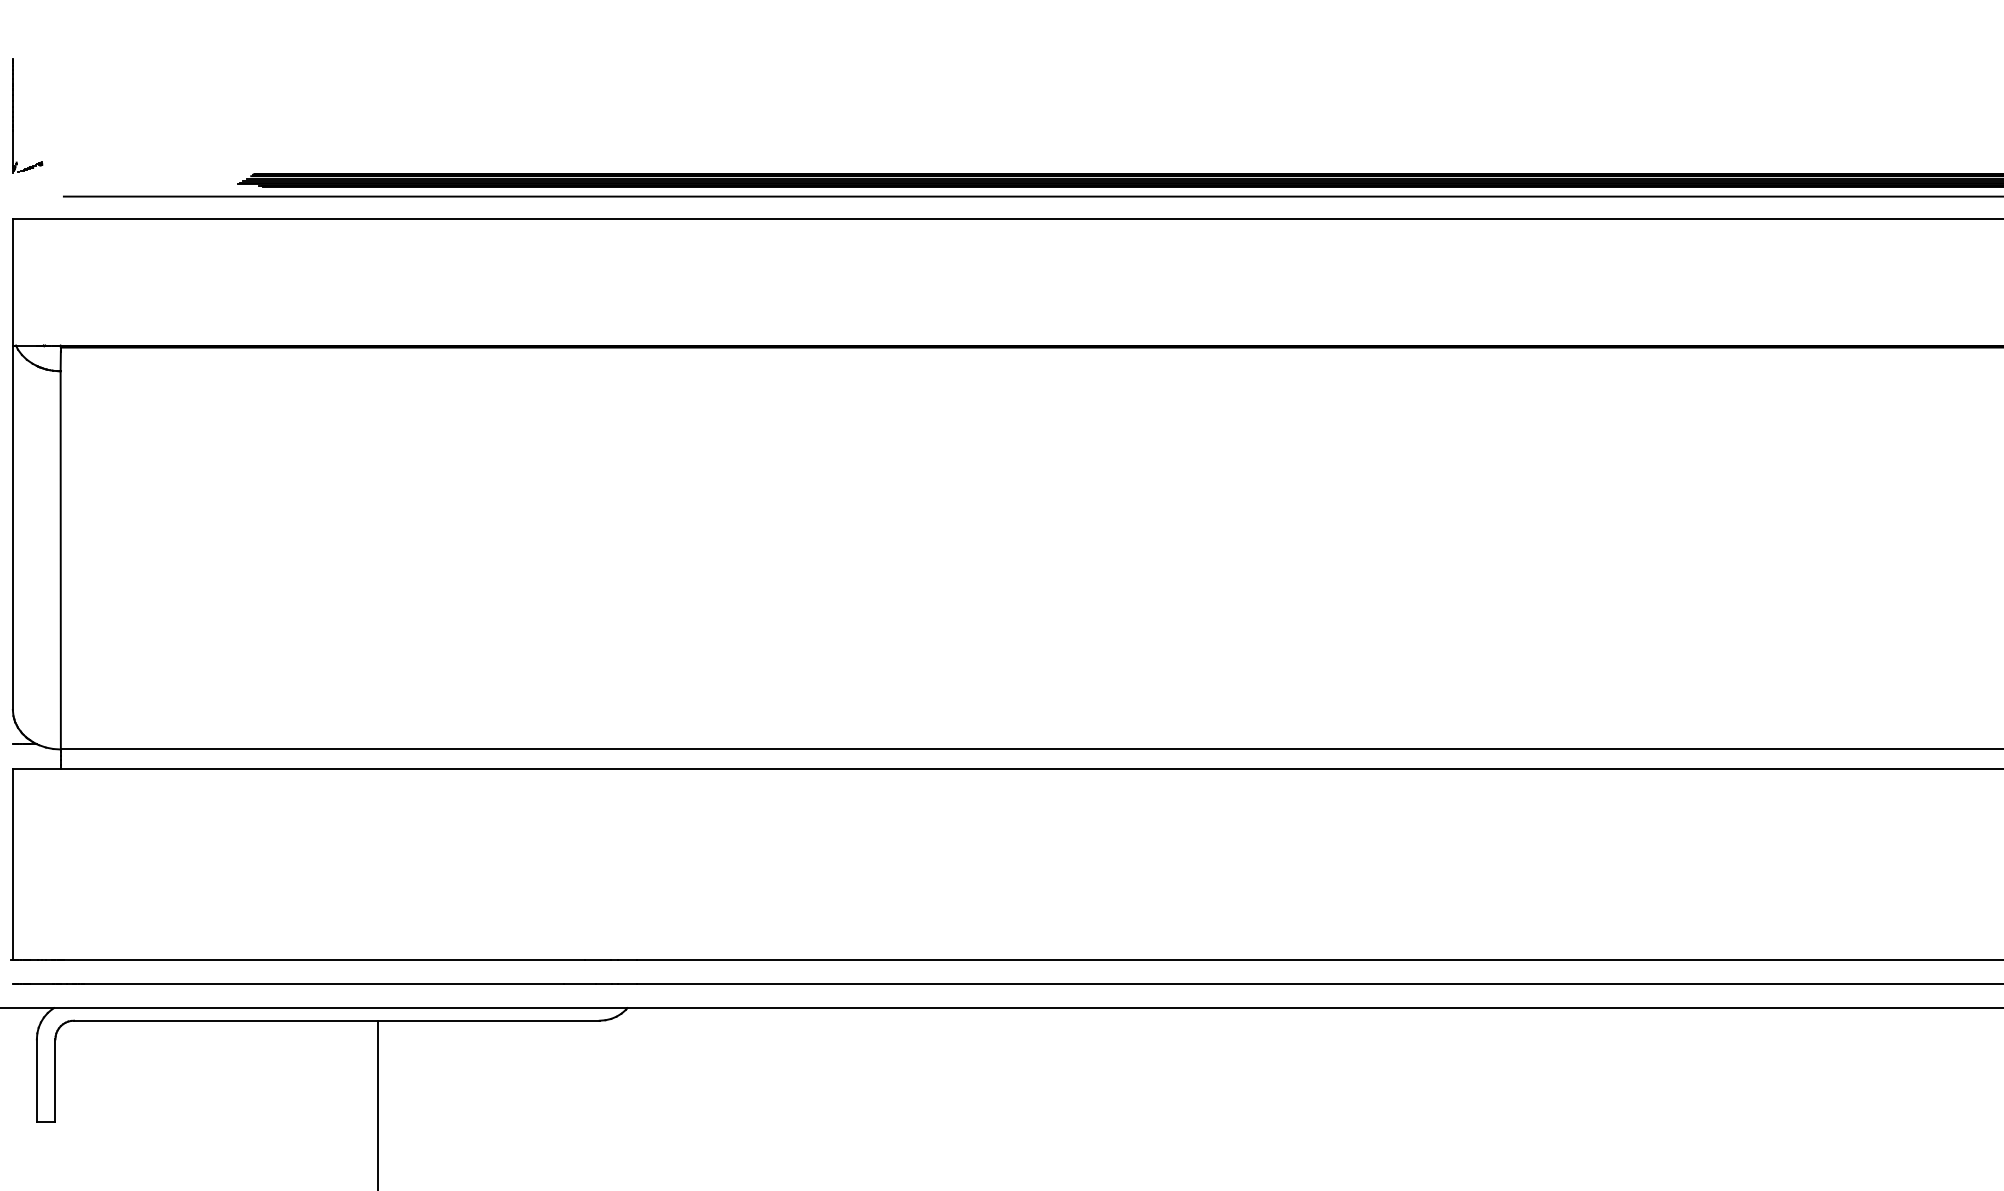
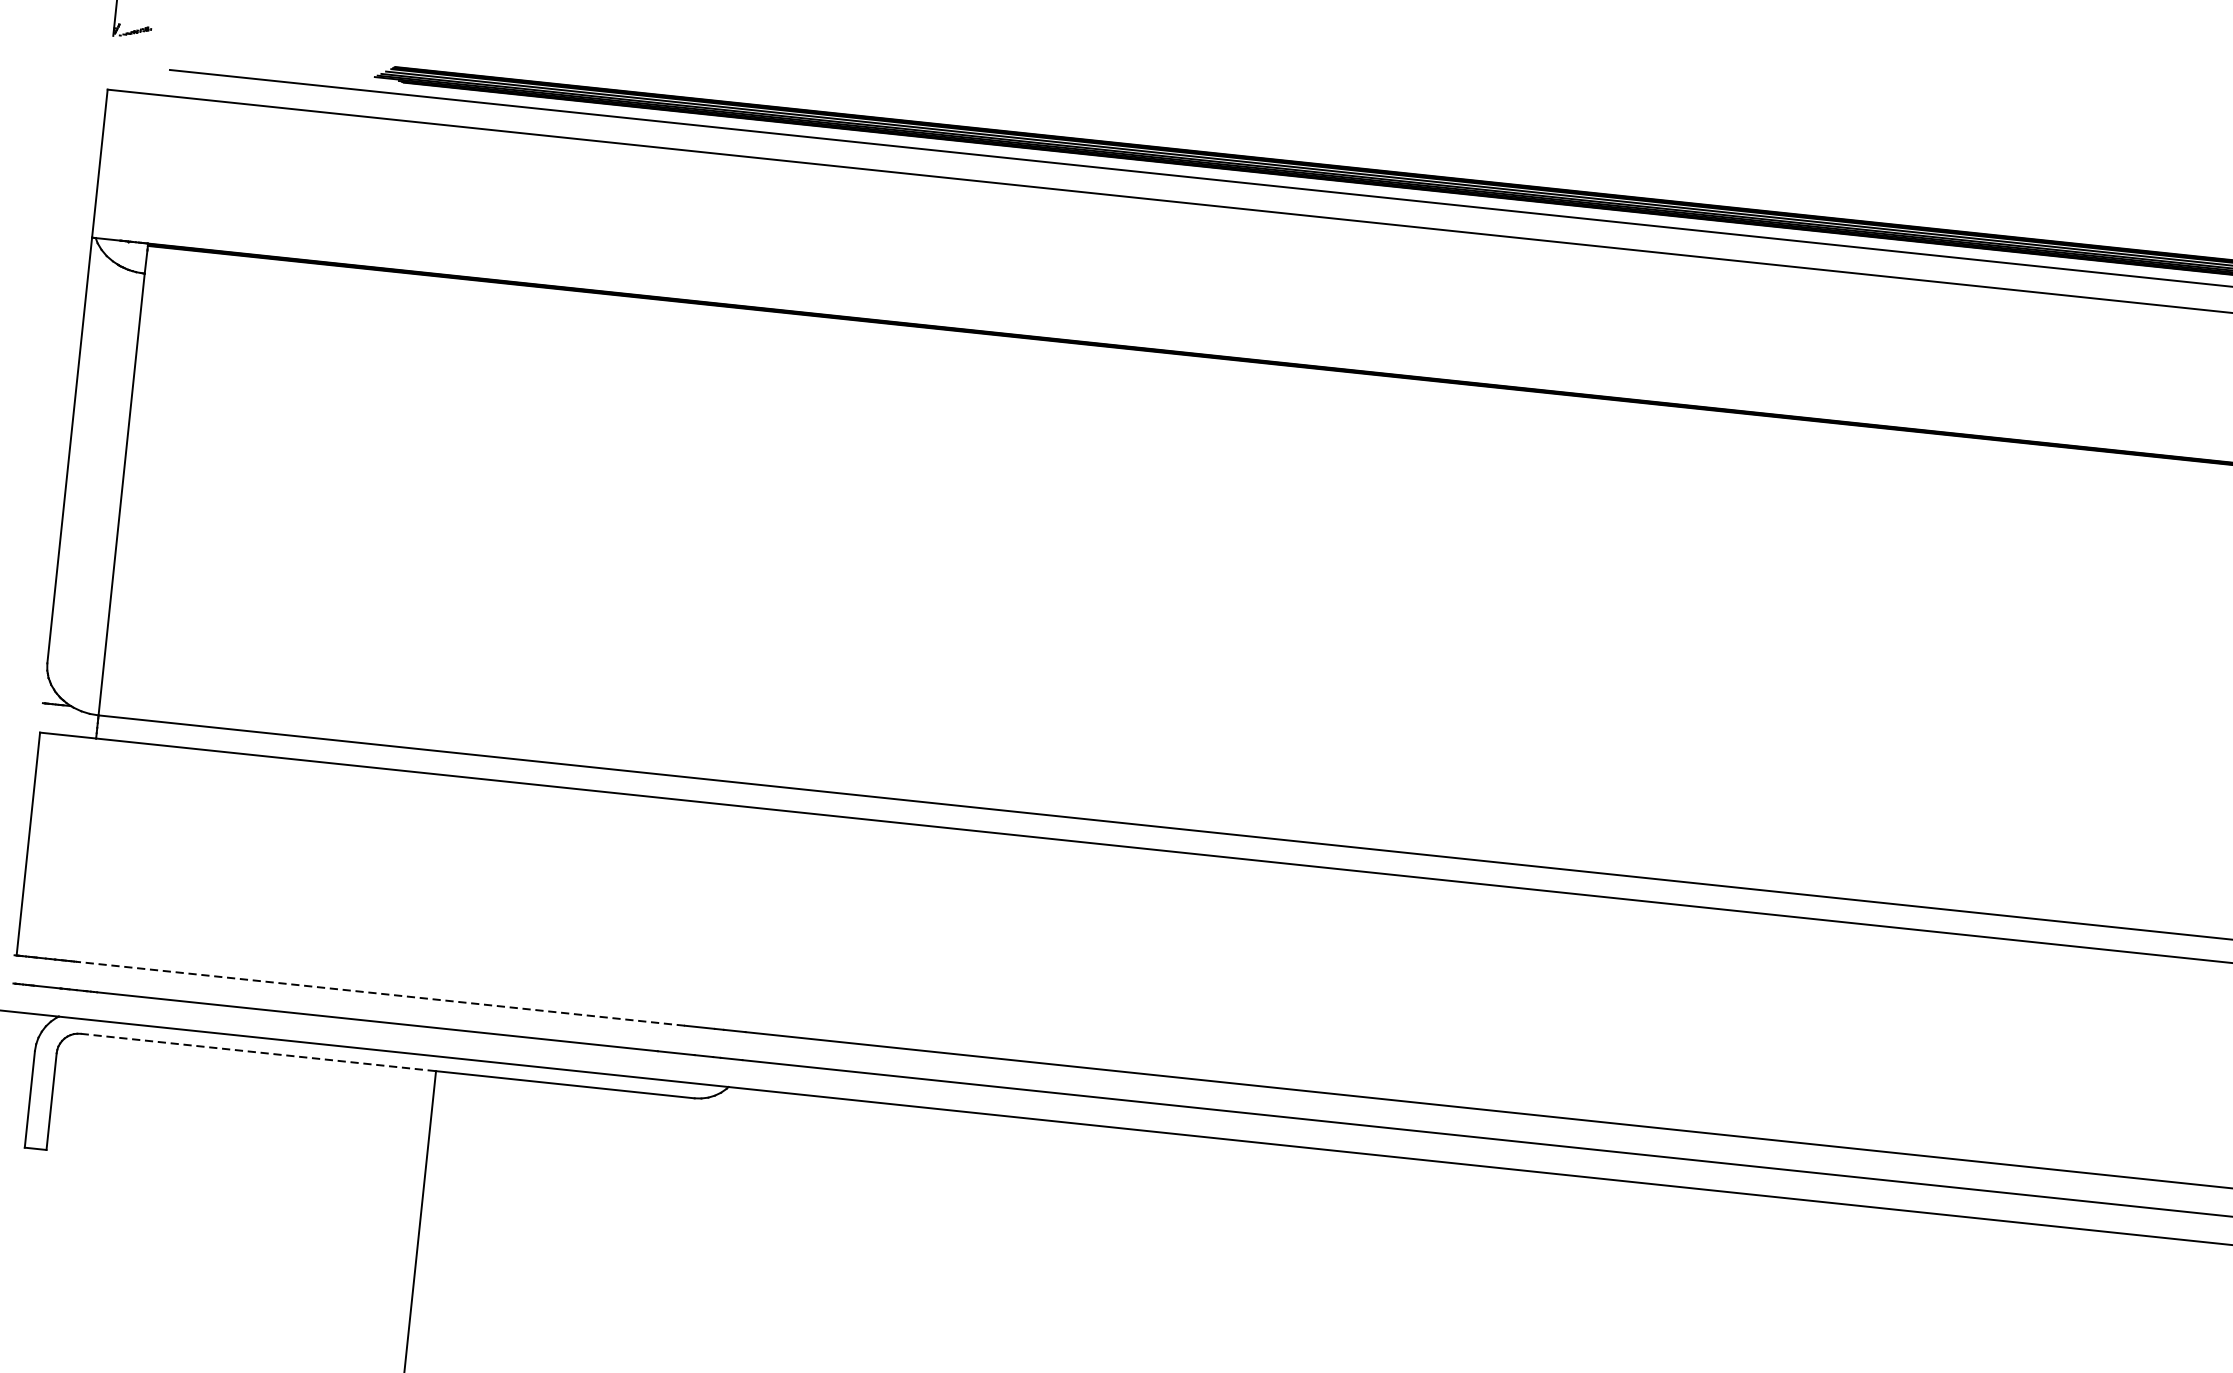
line: (324, 960) -> (380, 994), solid -> dashed
line: (226, 1020) -> (258, 1052), solid -> dashed

